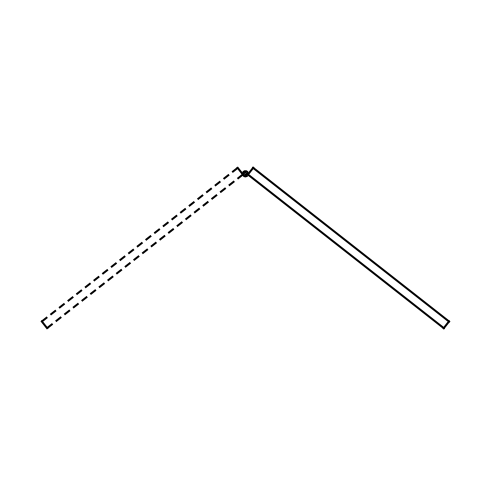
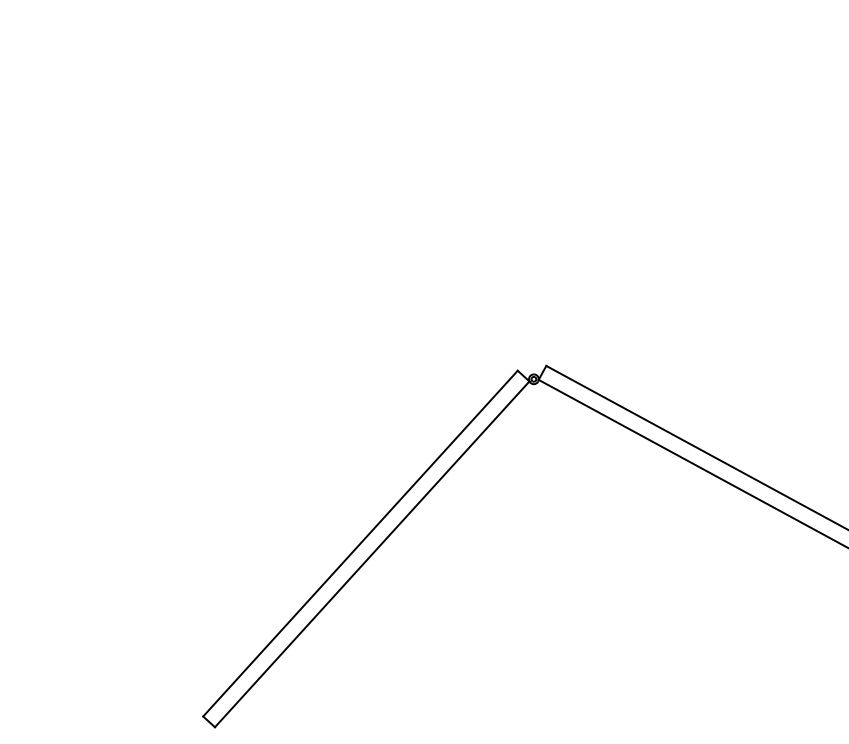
line: (139, 244) -> (359, 543), dashed -> solid
line: (145, 251) -> (373, 554), dashed -> solid

